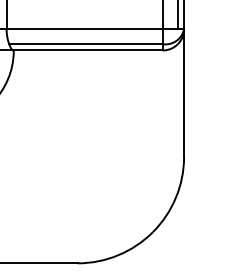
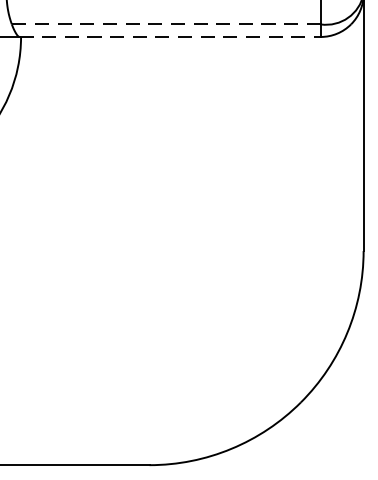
line: (86, 44) -> (167, 24), solid -> dashed
line: (87, 50) -> (169, 36), solid -> dashed

